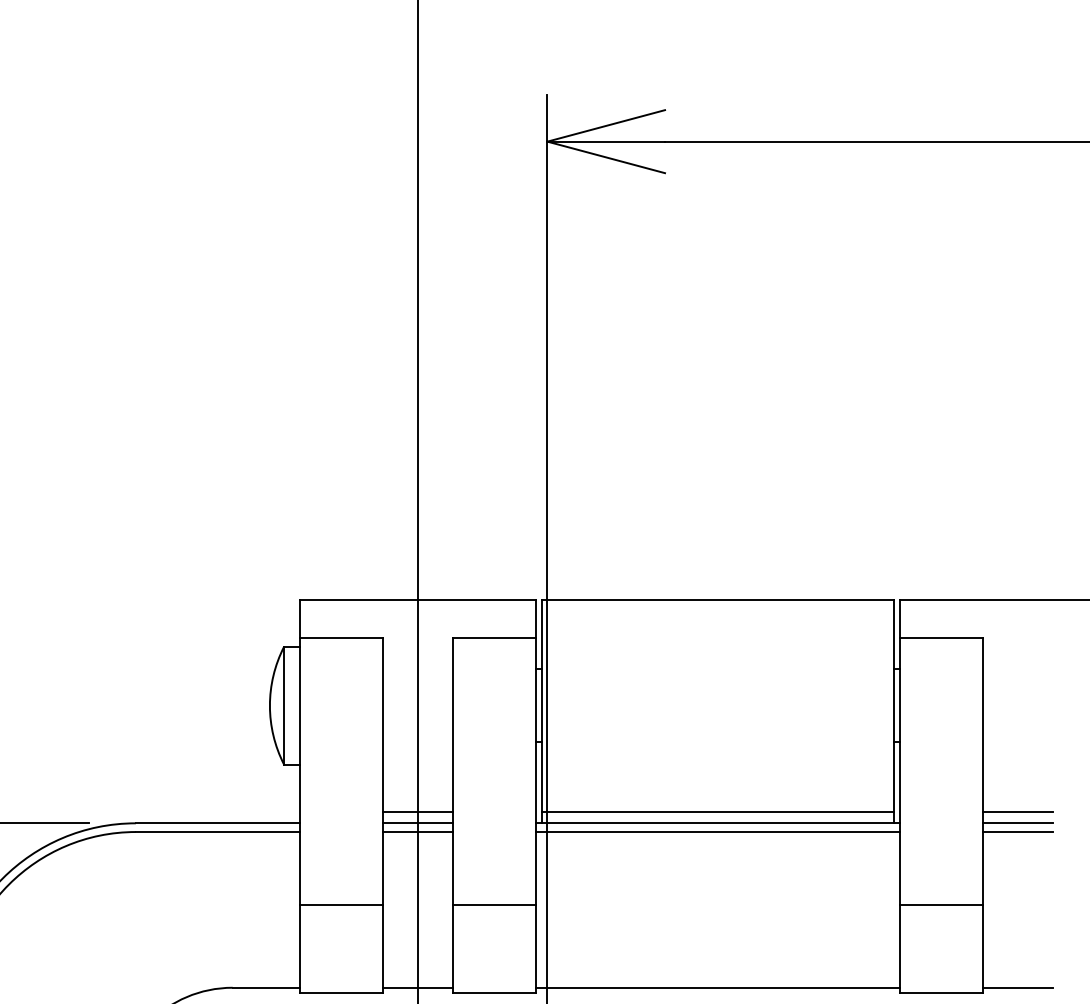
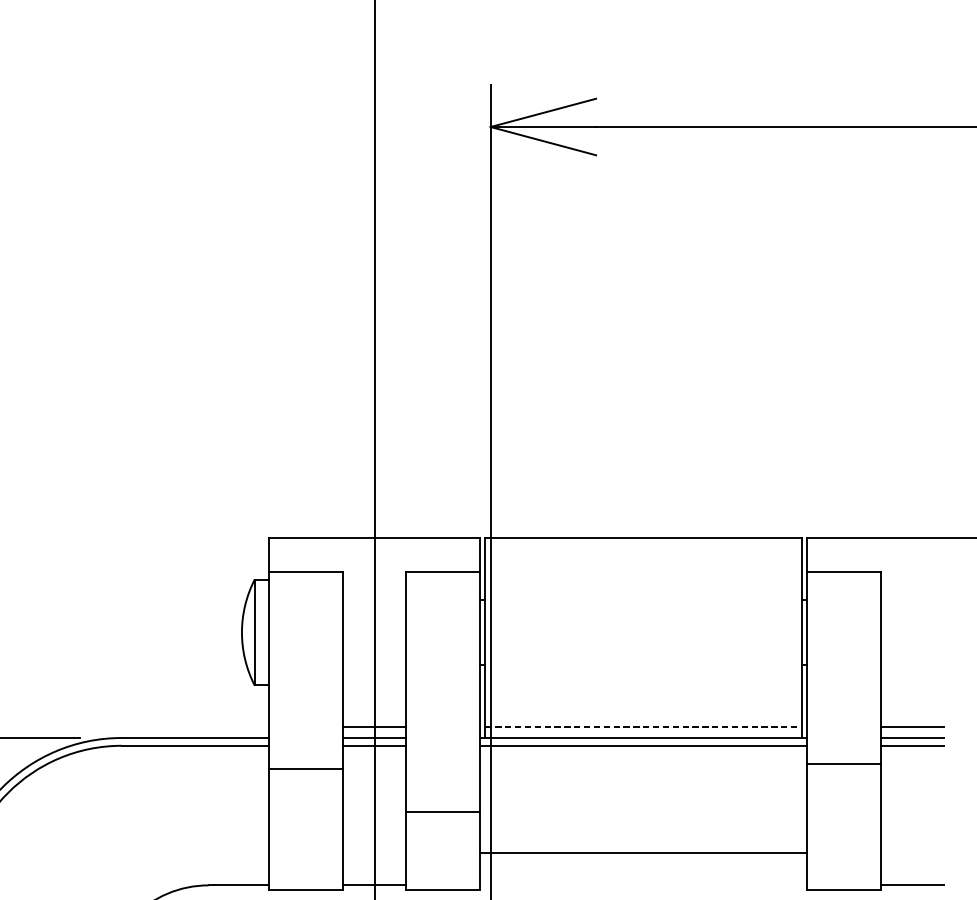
line: (718, 811) -> (644, 727), solid -> dashed
line: (341, 905) -> (306, 769), moved
line: (941, 905) -> (843, 764), moved
line: (717, 987) -> (643, 852), moved

